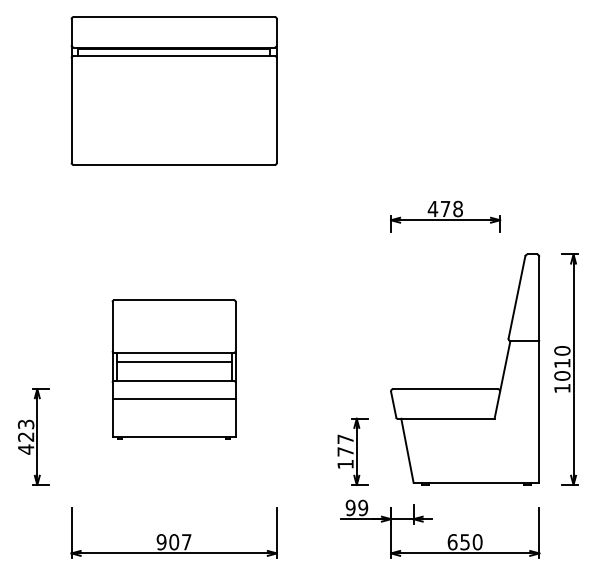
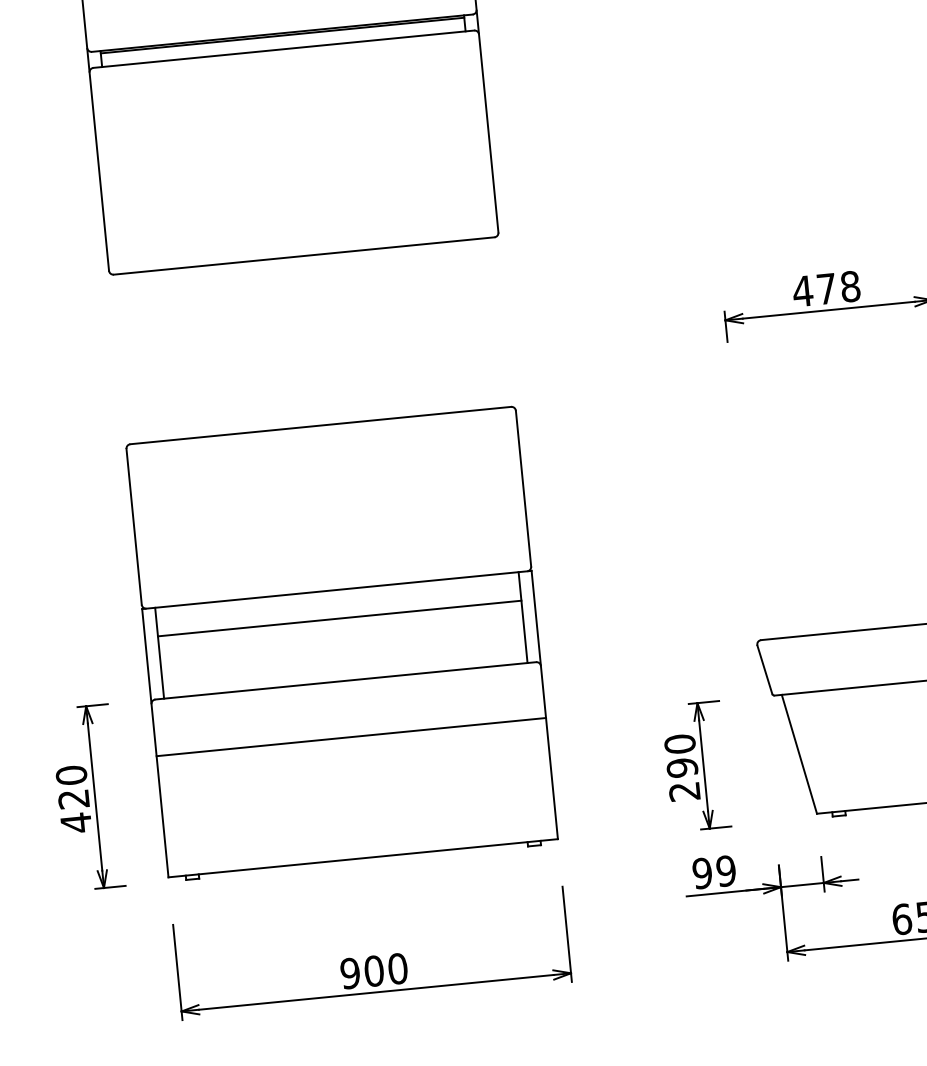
part: (173, 369) -> (340, 643), size x1.67
text: (26, 424) -> (72, 775), 423 -> 420
text: (345, 451) -> (682, 767), 177 -> 290
text: (186, 542) -> (397, 969), 907 -> 900

